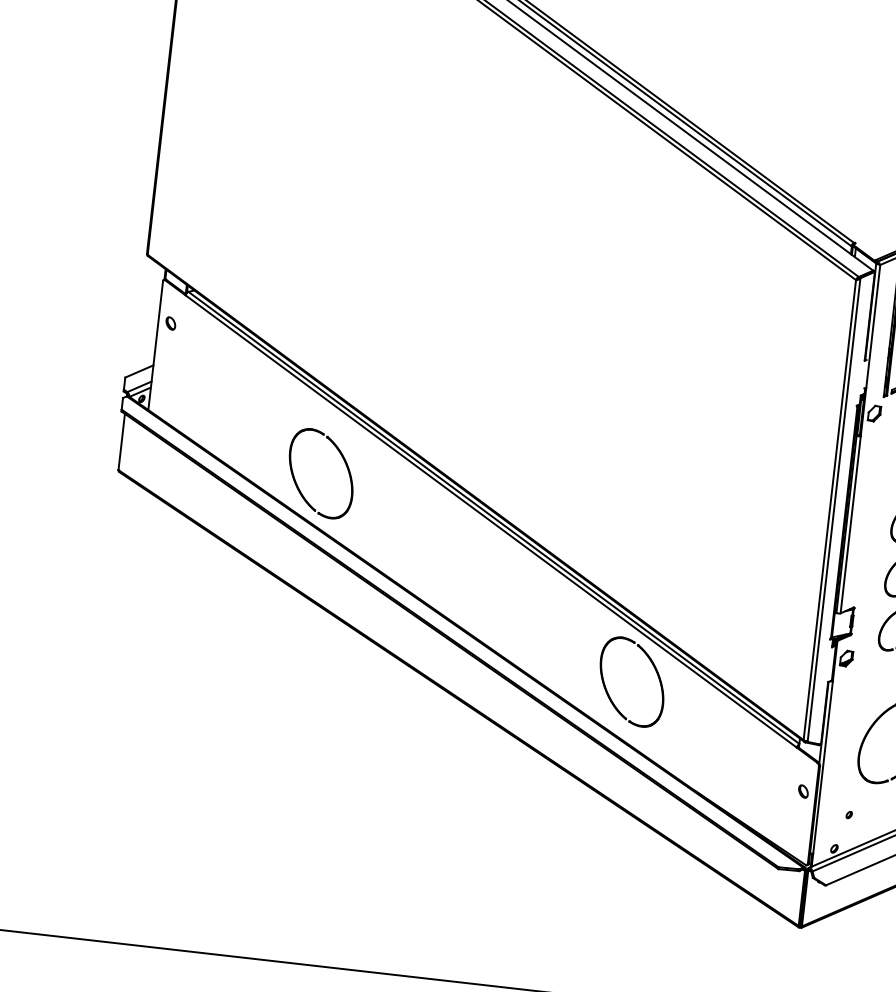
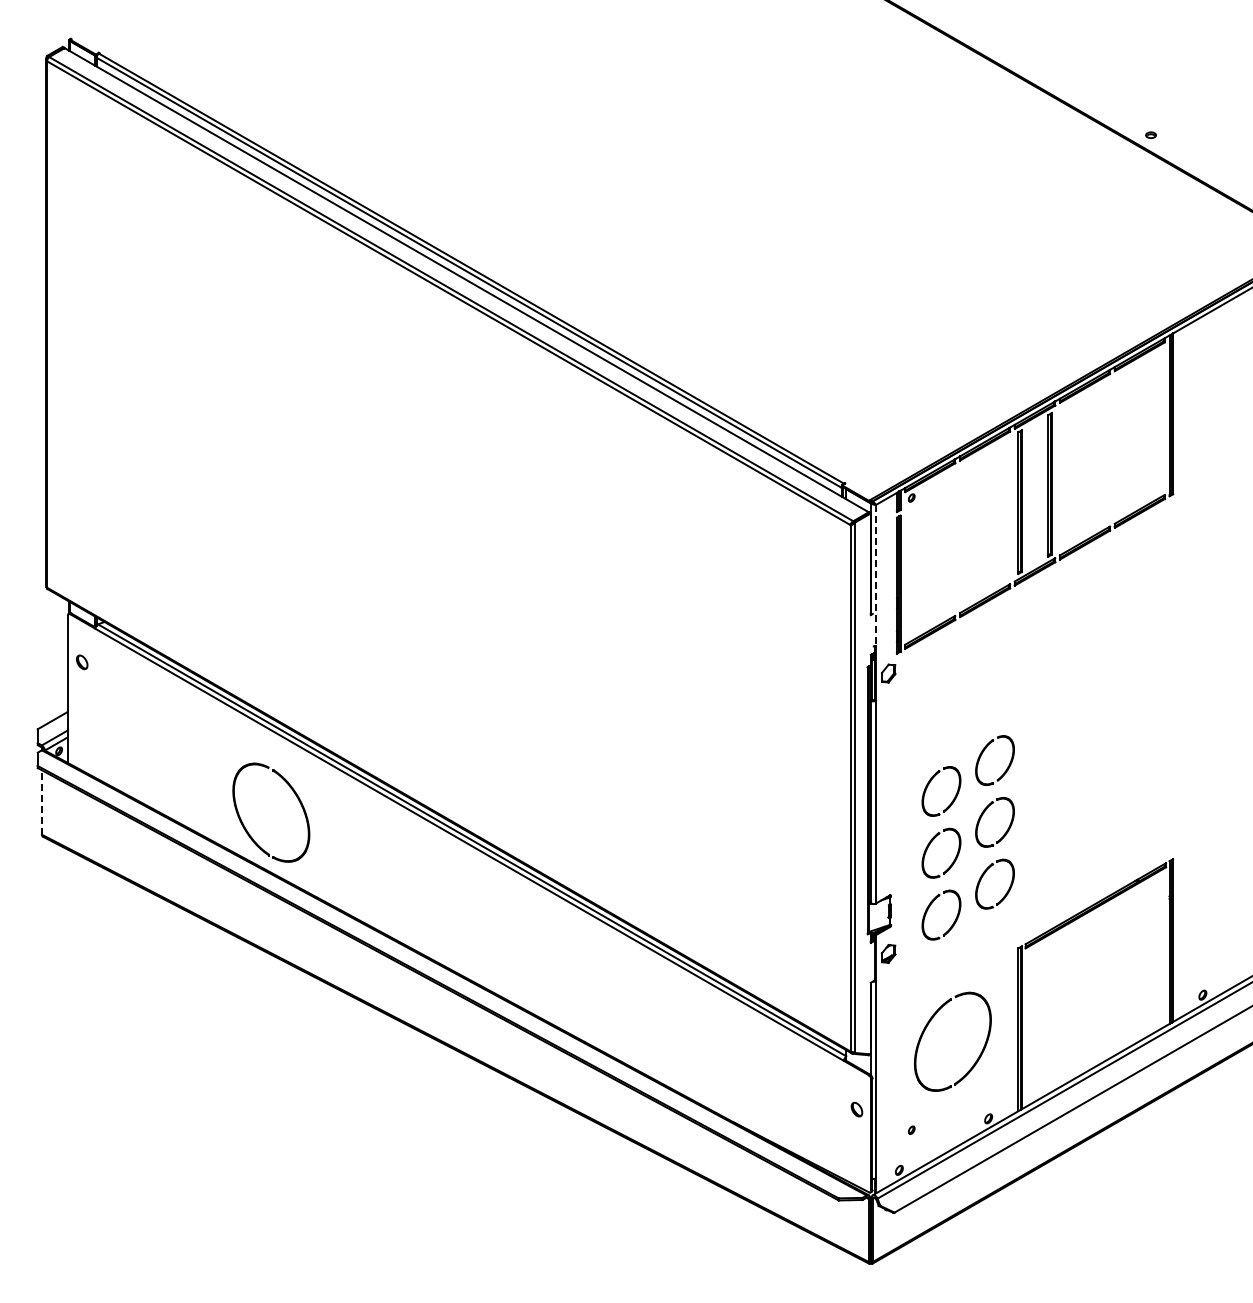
line: (873, 326) -> (876, 575), solid -> dashed
line: (121, 441) -> (41, 802), solid -> dashed
part: (654, 670) -> (673, 991), removed

